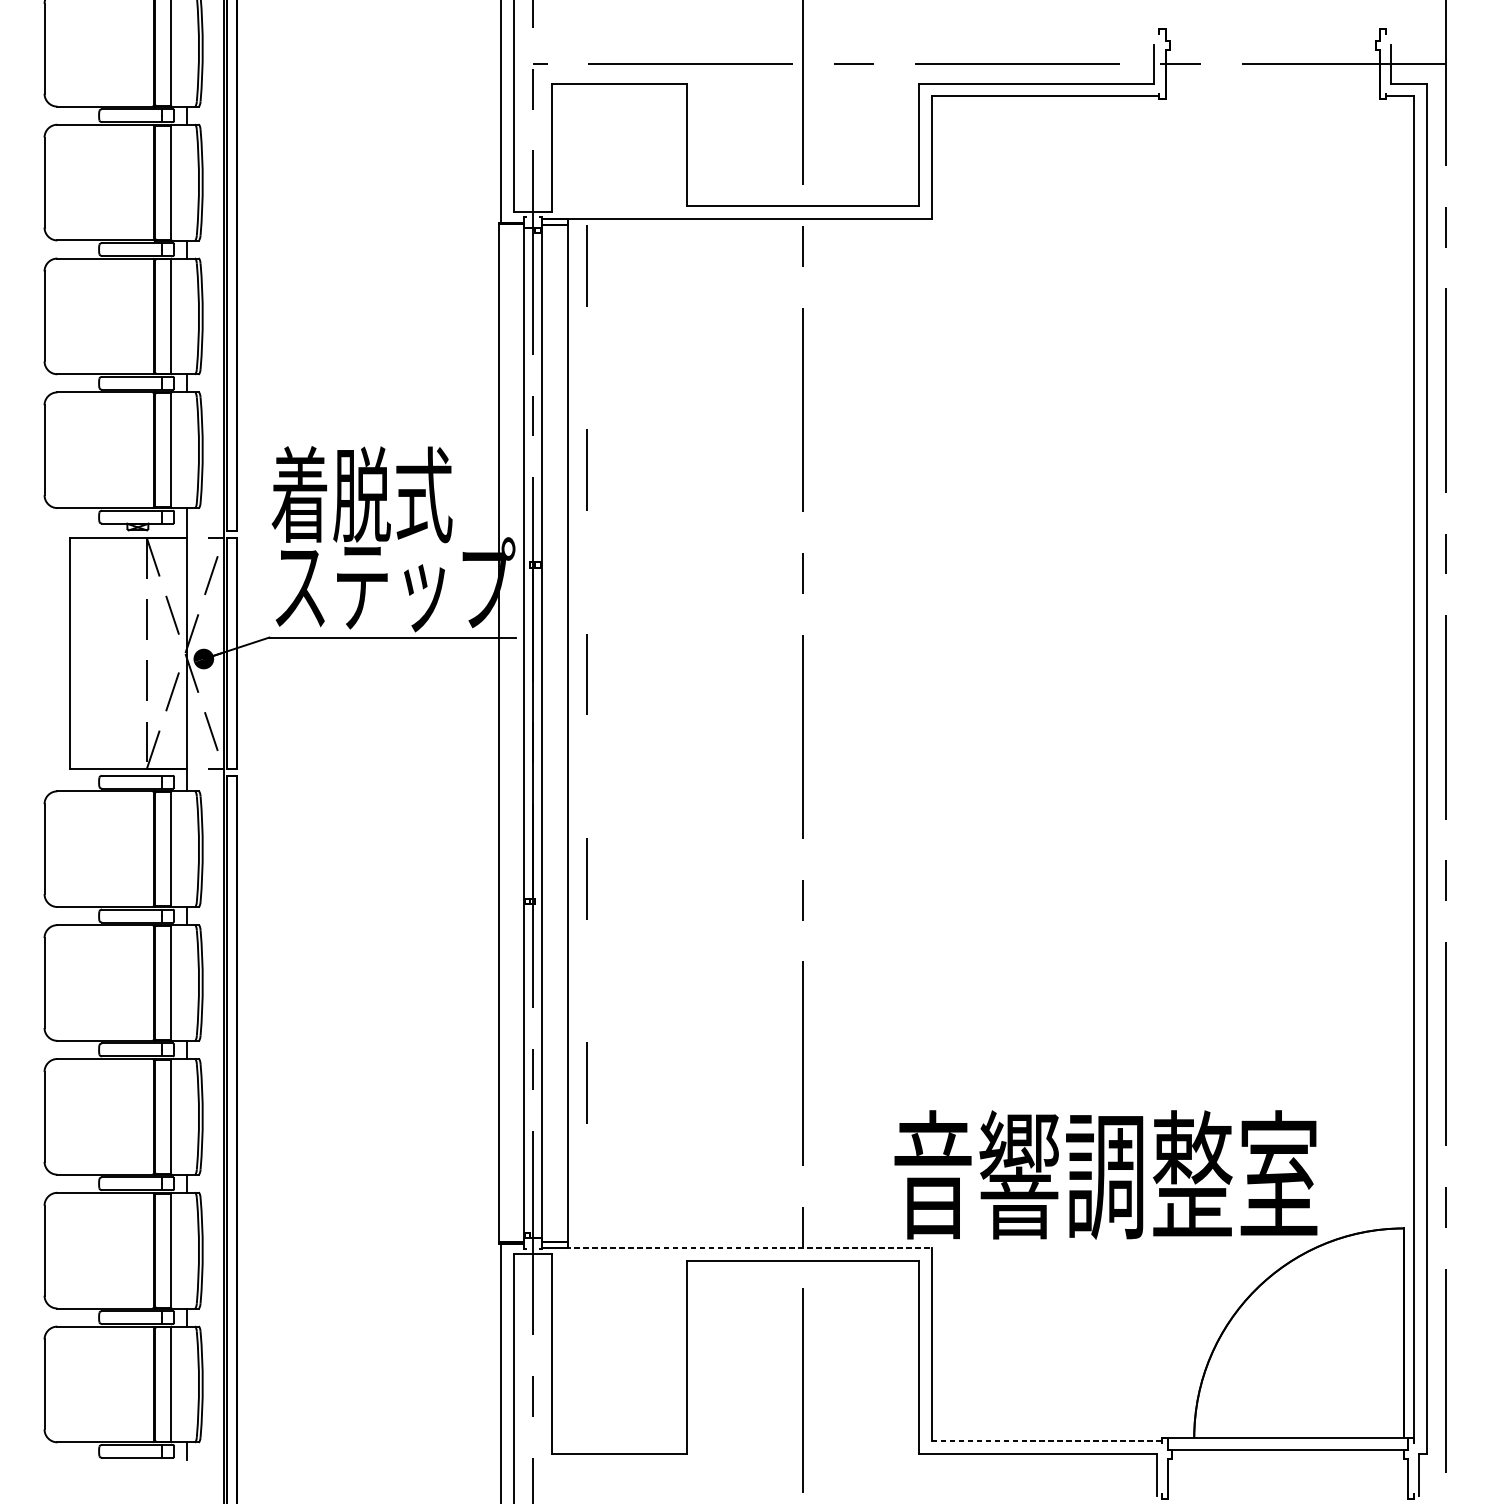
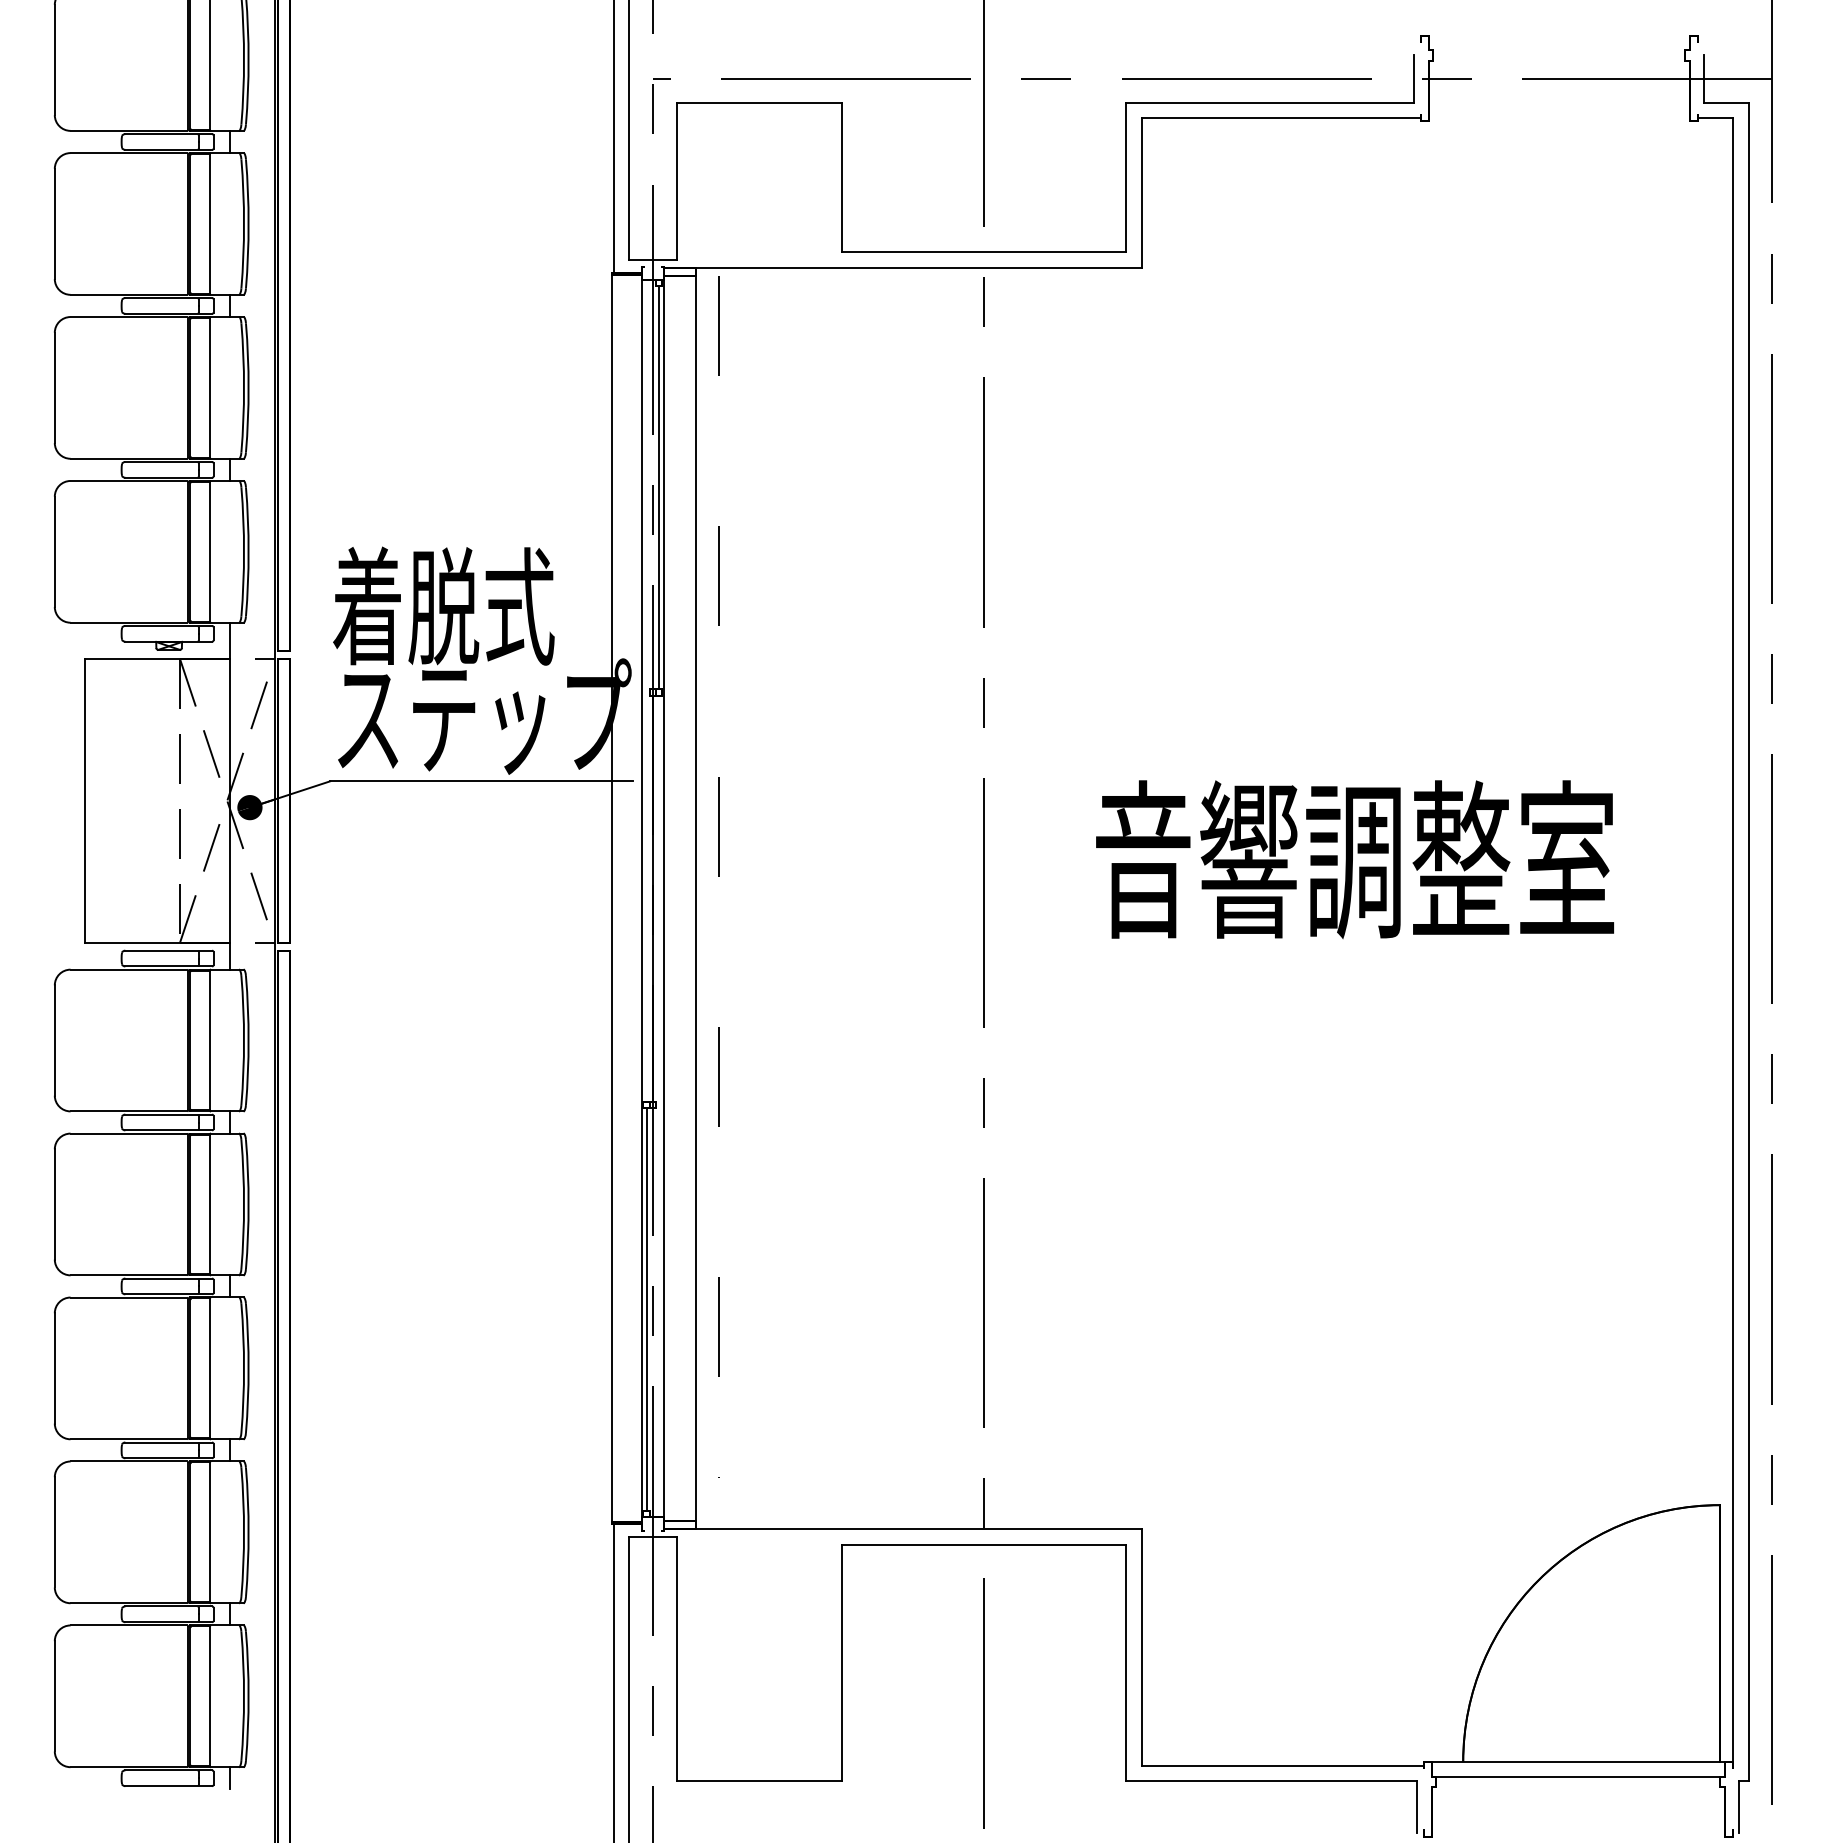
line: (538, 397) -> (659, 487), added
line: (527, 1068) -> (646, 1309), added
text: (1105, 1174) -> (1354, 859), moved
line: (747, 1248) -> (916, 1529), dashed -> solid
line: (1047, 1440) -> (1283, 1765), dashed -> solid

